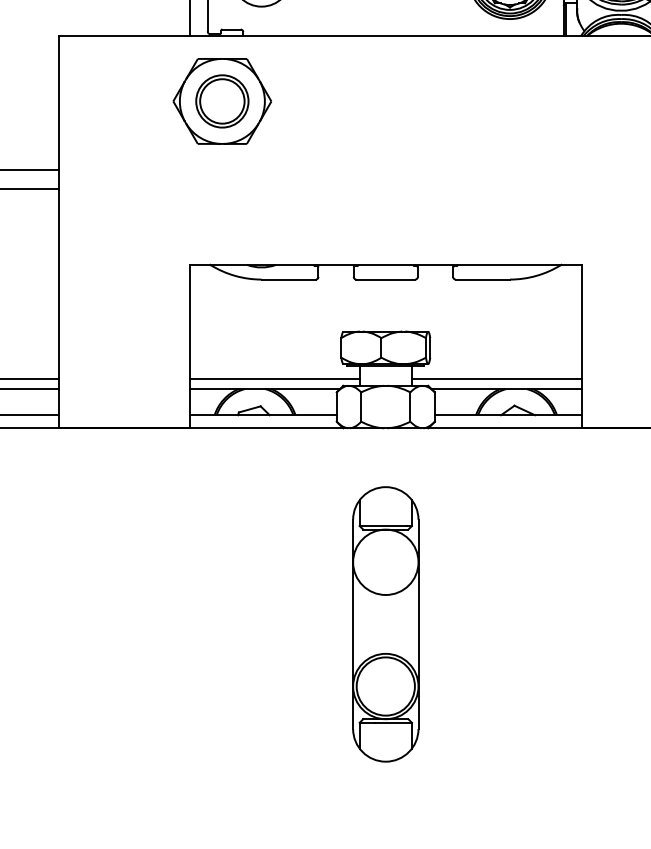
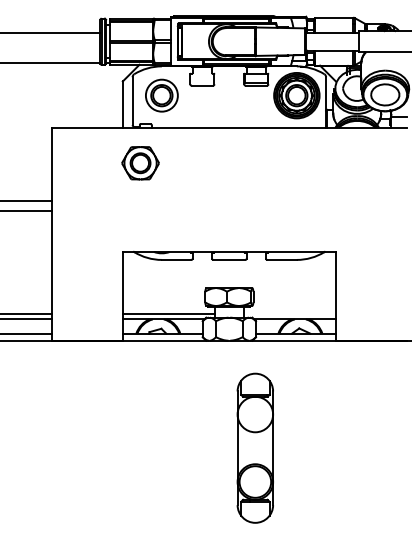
part: (222, 102) -> (140, 163), size x0.7
line: (496, 380) -> (289, 314), removed
part: (384, 622) -> (254, 447), moved

